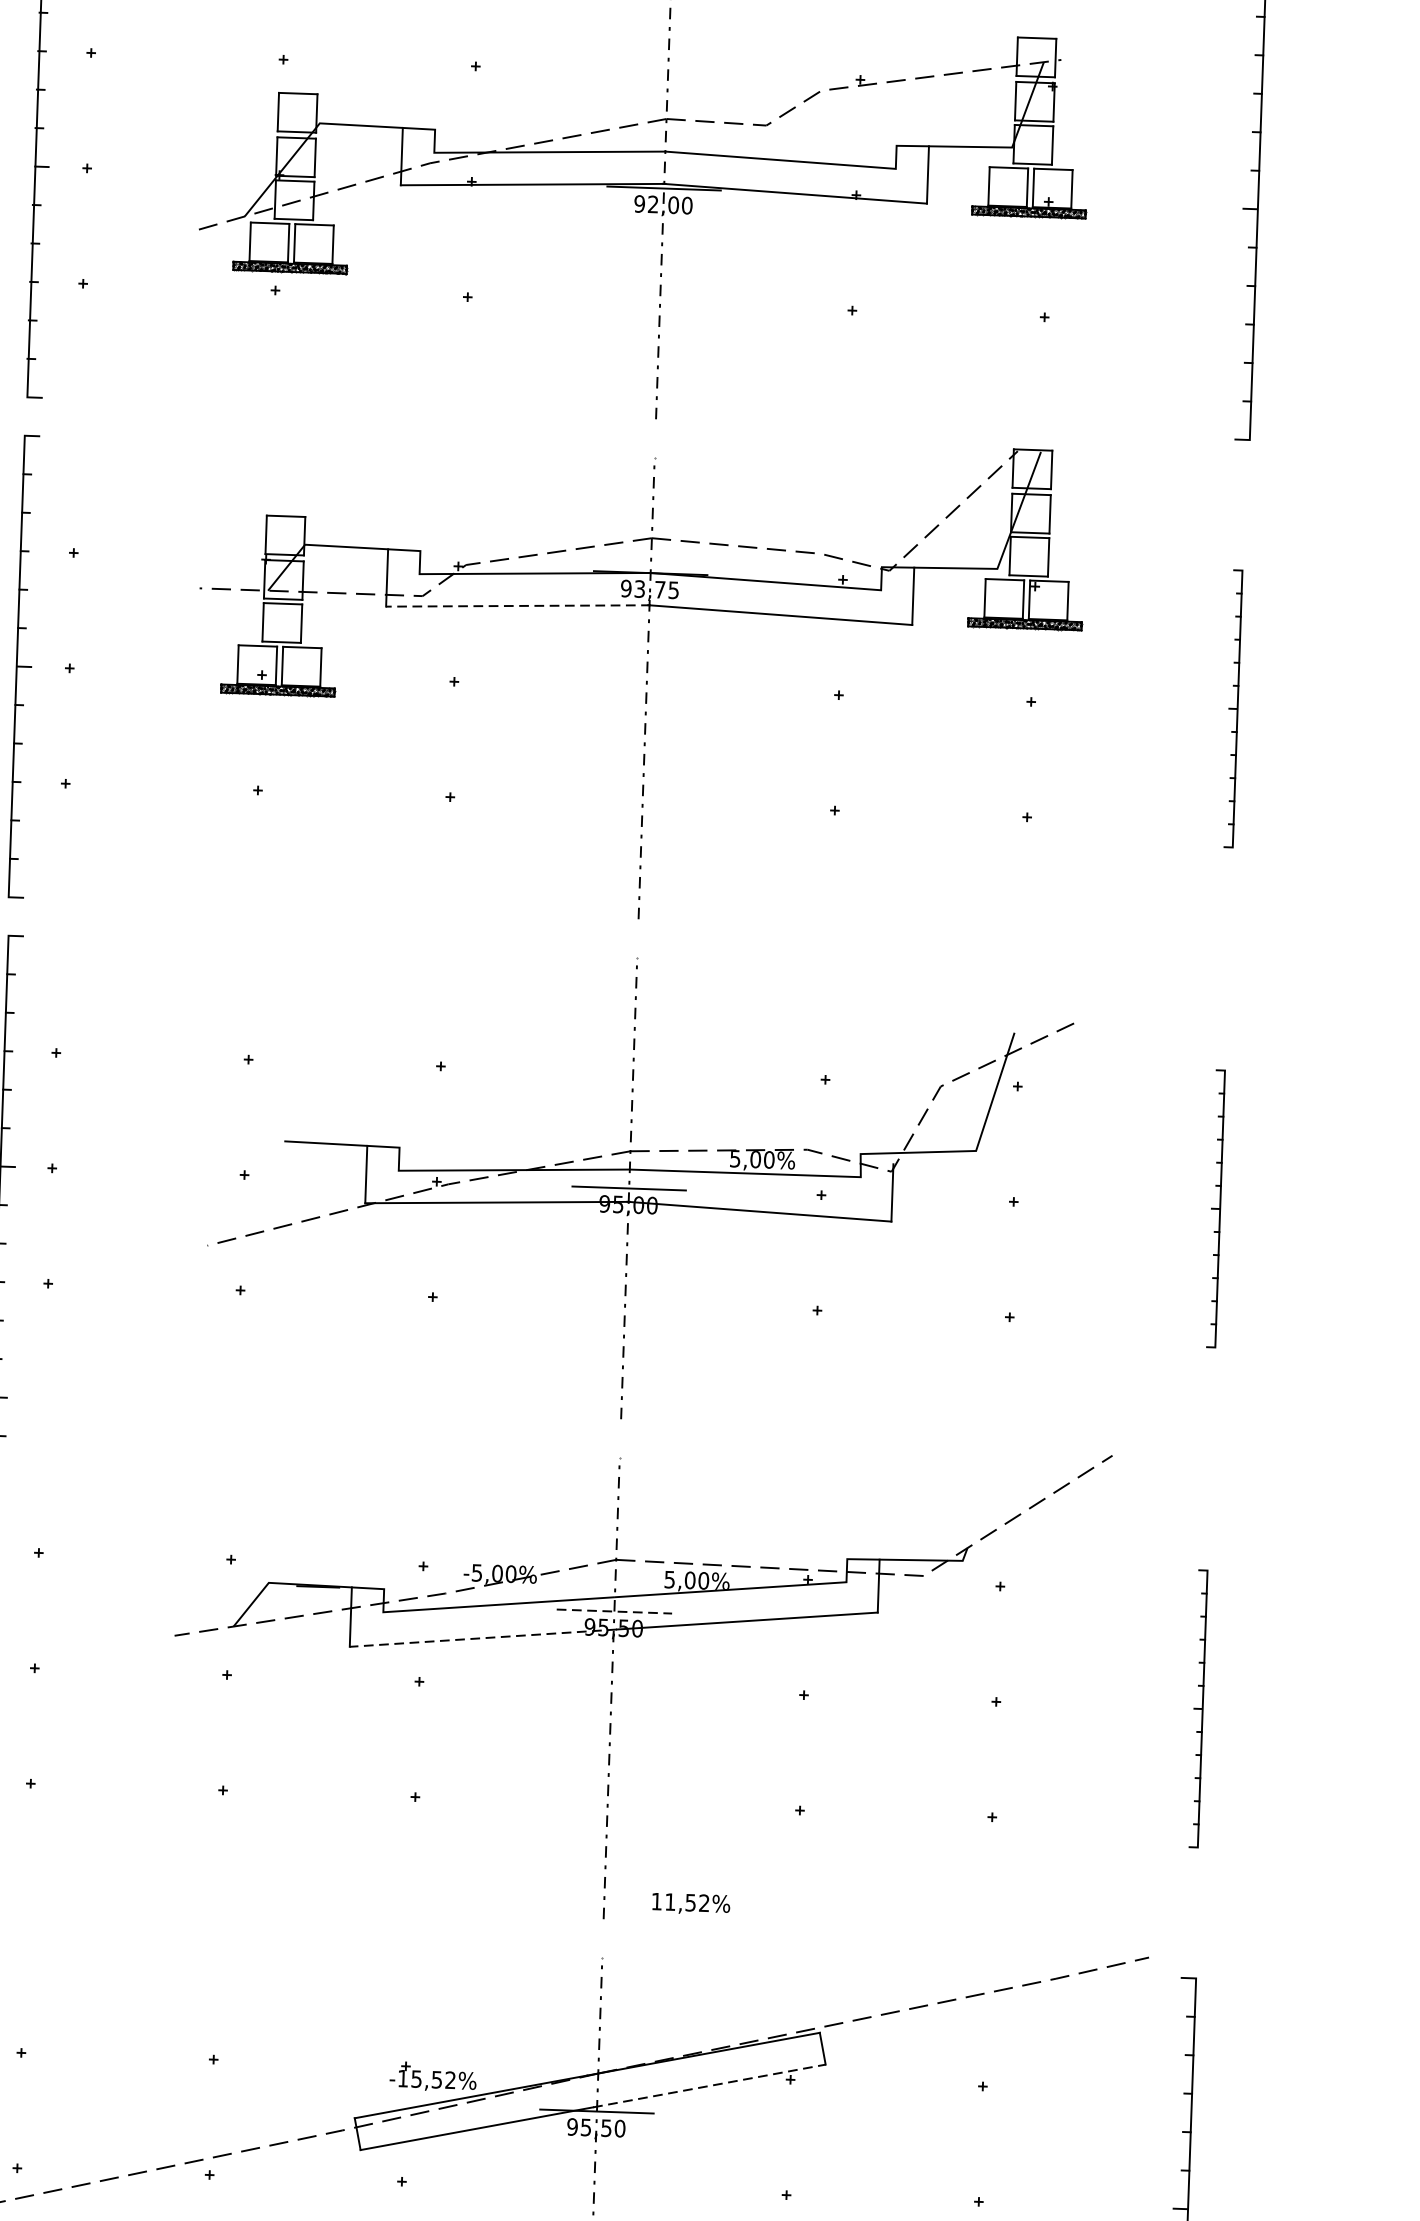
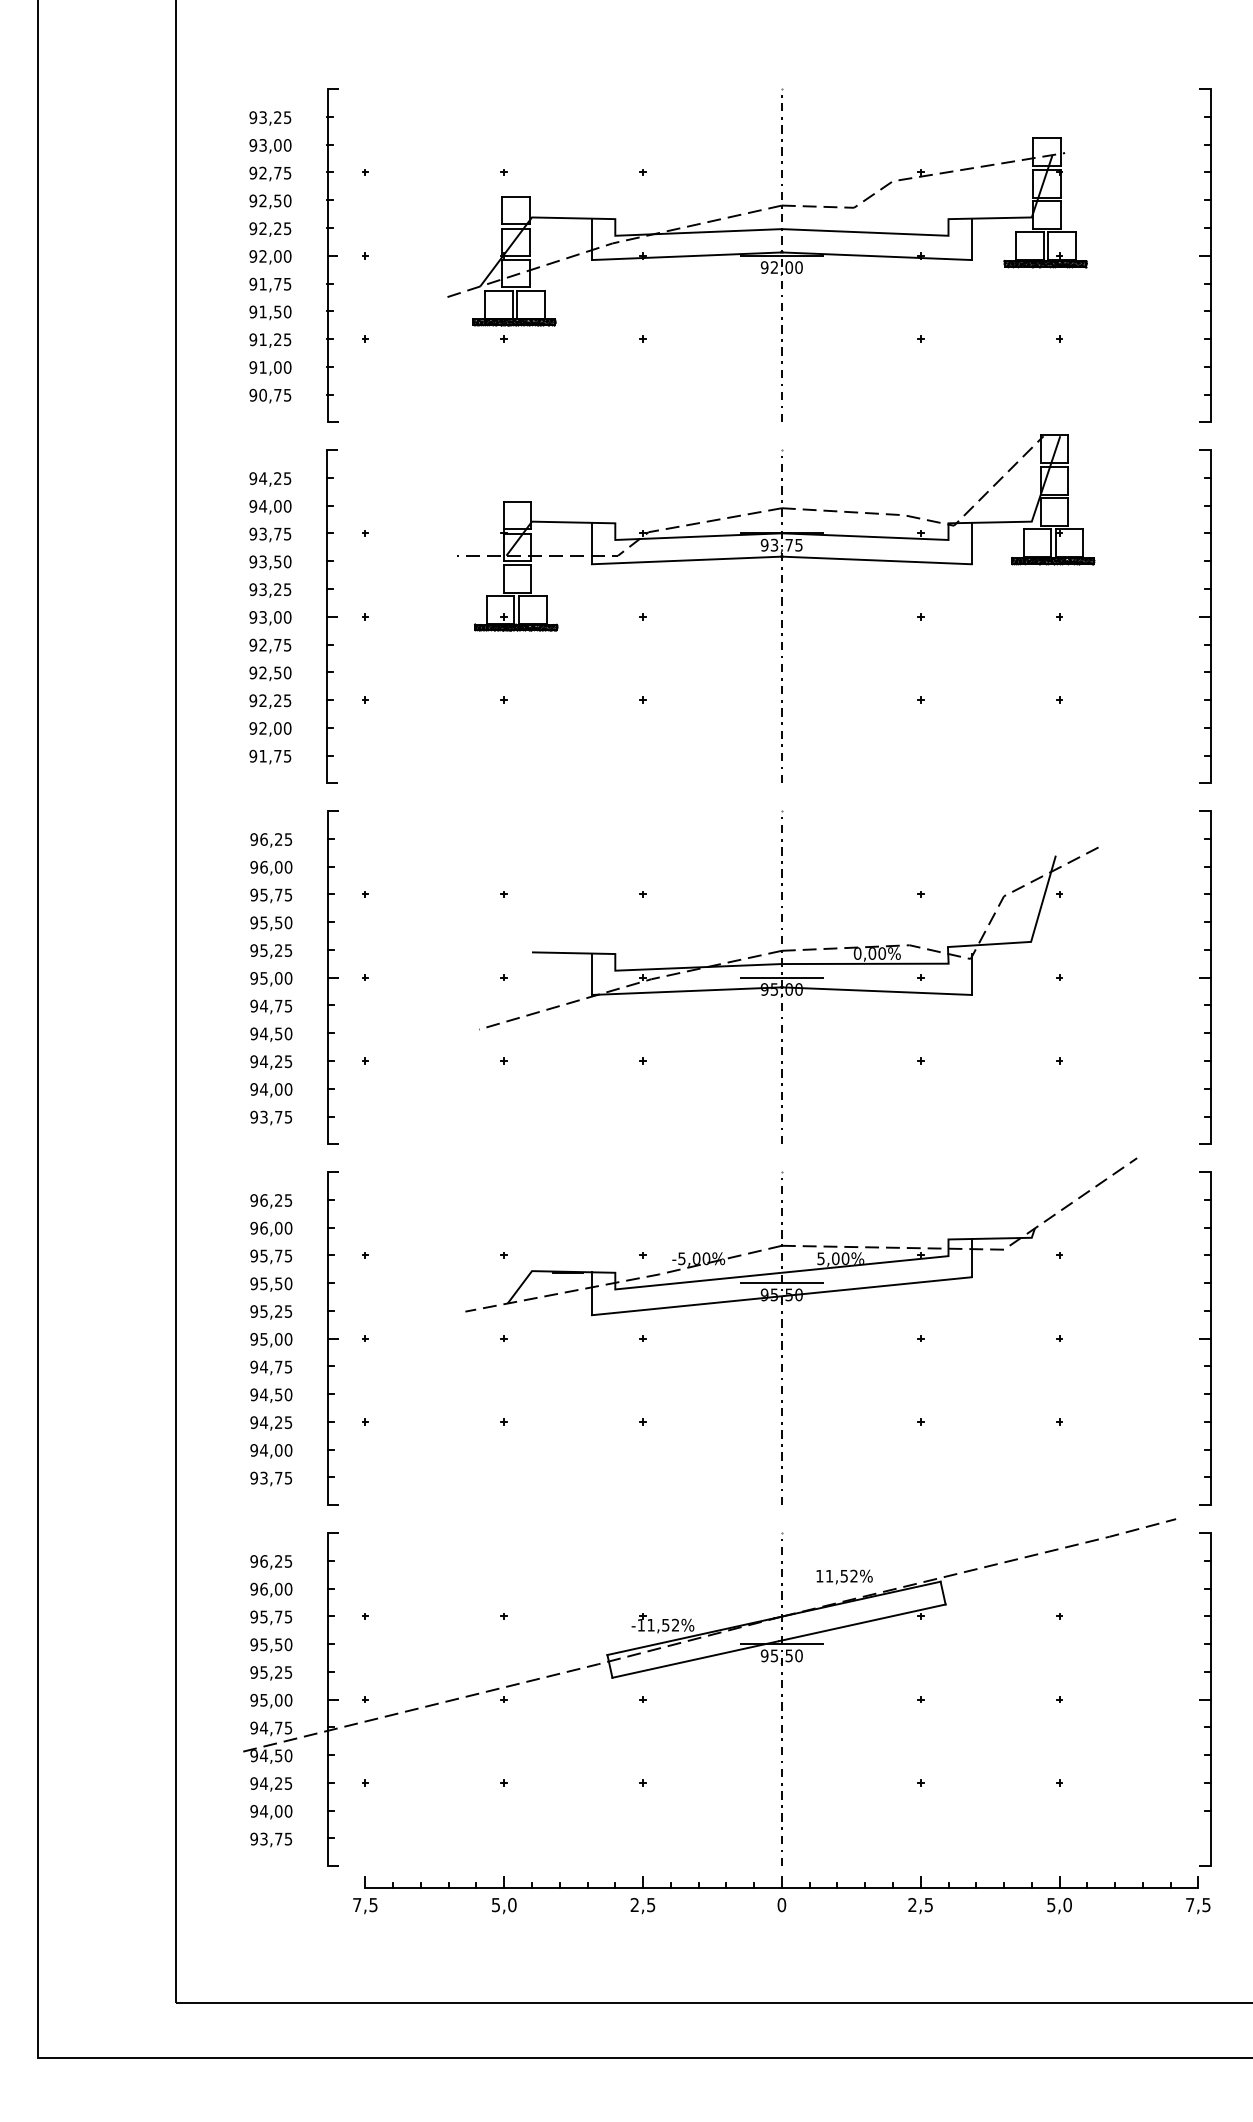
line: (518, 606) -> (687, 560), dashed -> solid
part: (1233, 708) -> (1205, 616), size x1.67
text: (735, 1158) -> (857, 953), 5,00% -> 0,00%
part: (1215, 1208) -> (1205, 977), size x1.67
line: (613, 1612) -> (781, 1283), dashed -> solid
line: (483, 1638) -> (688, 1305), dashed -> solid
part: (1198, 1708) -> (1205, 1338), size x1.67
text: (691, 1903) -> (844, 1576), moved
text: (415, 2079) -> (650, 1625), -15,52% -> -11,52%
line: (709, 2085) -> (862, 1622), dashed -> solid

